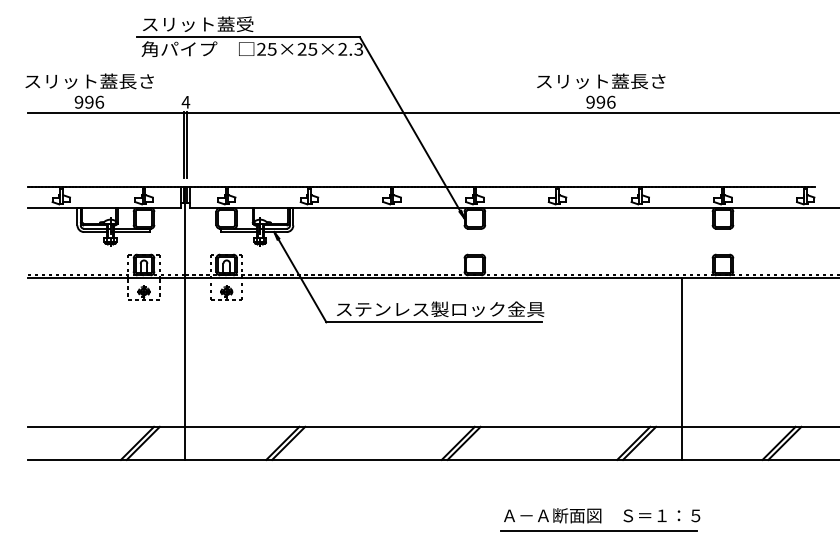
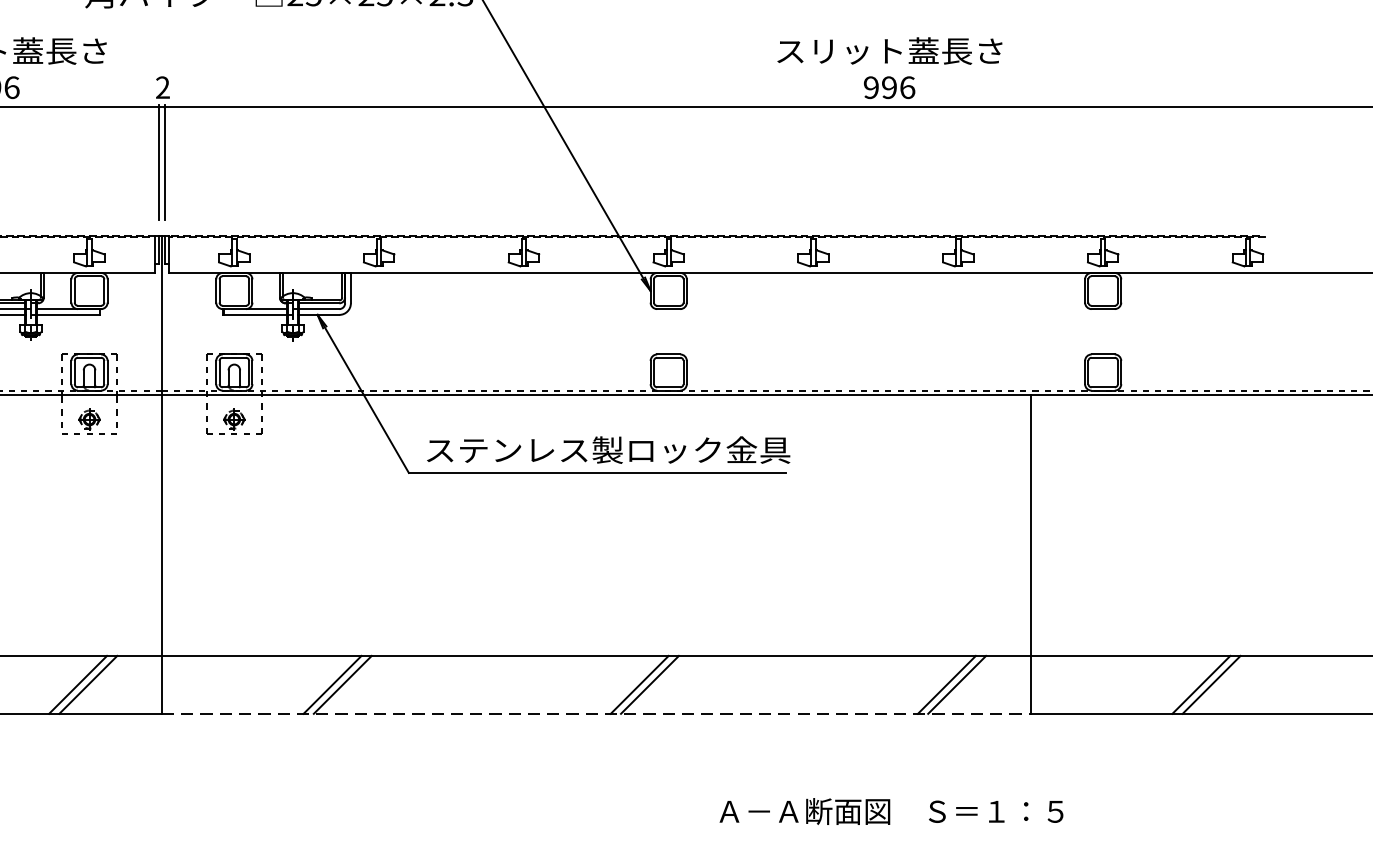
text: (185, 101) -> (162, 86), 4 -> 2
line: (434, 459) -> (598, 713), solid -> dashed
line: (598, 530) -> (885, 837), removed

